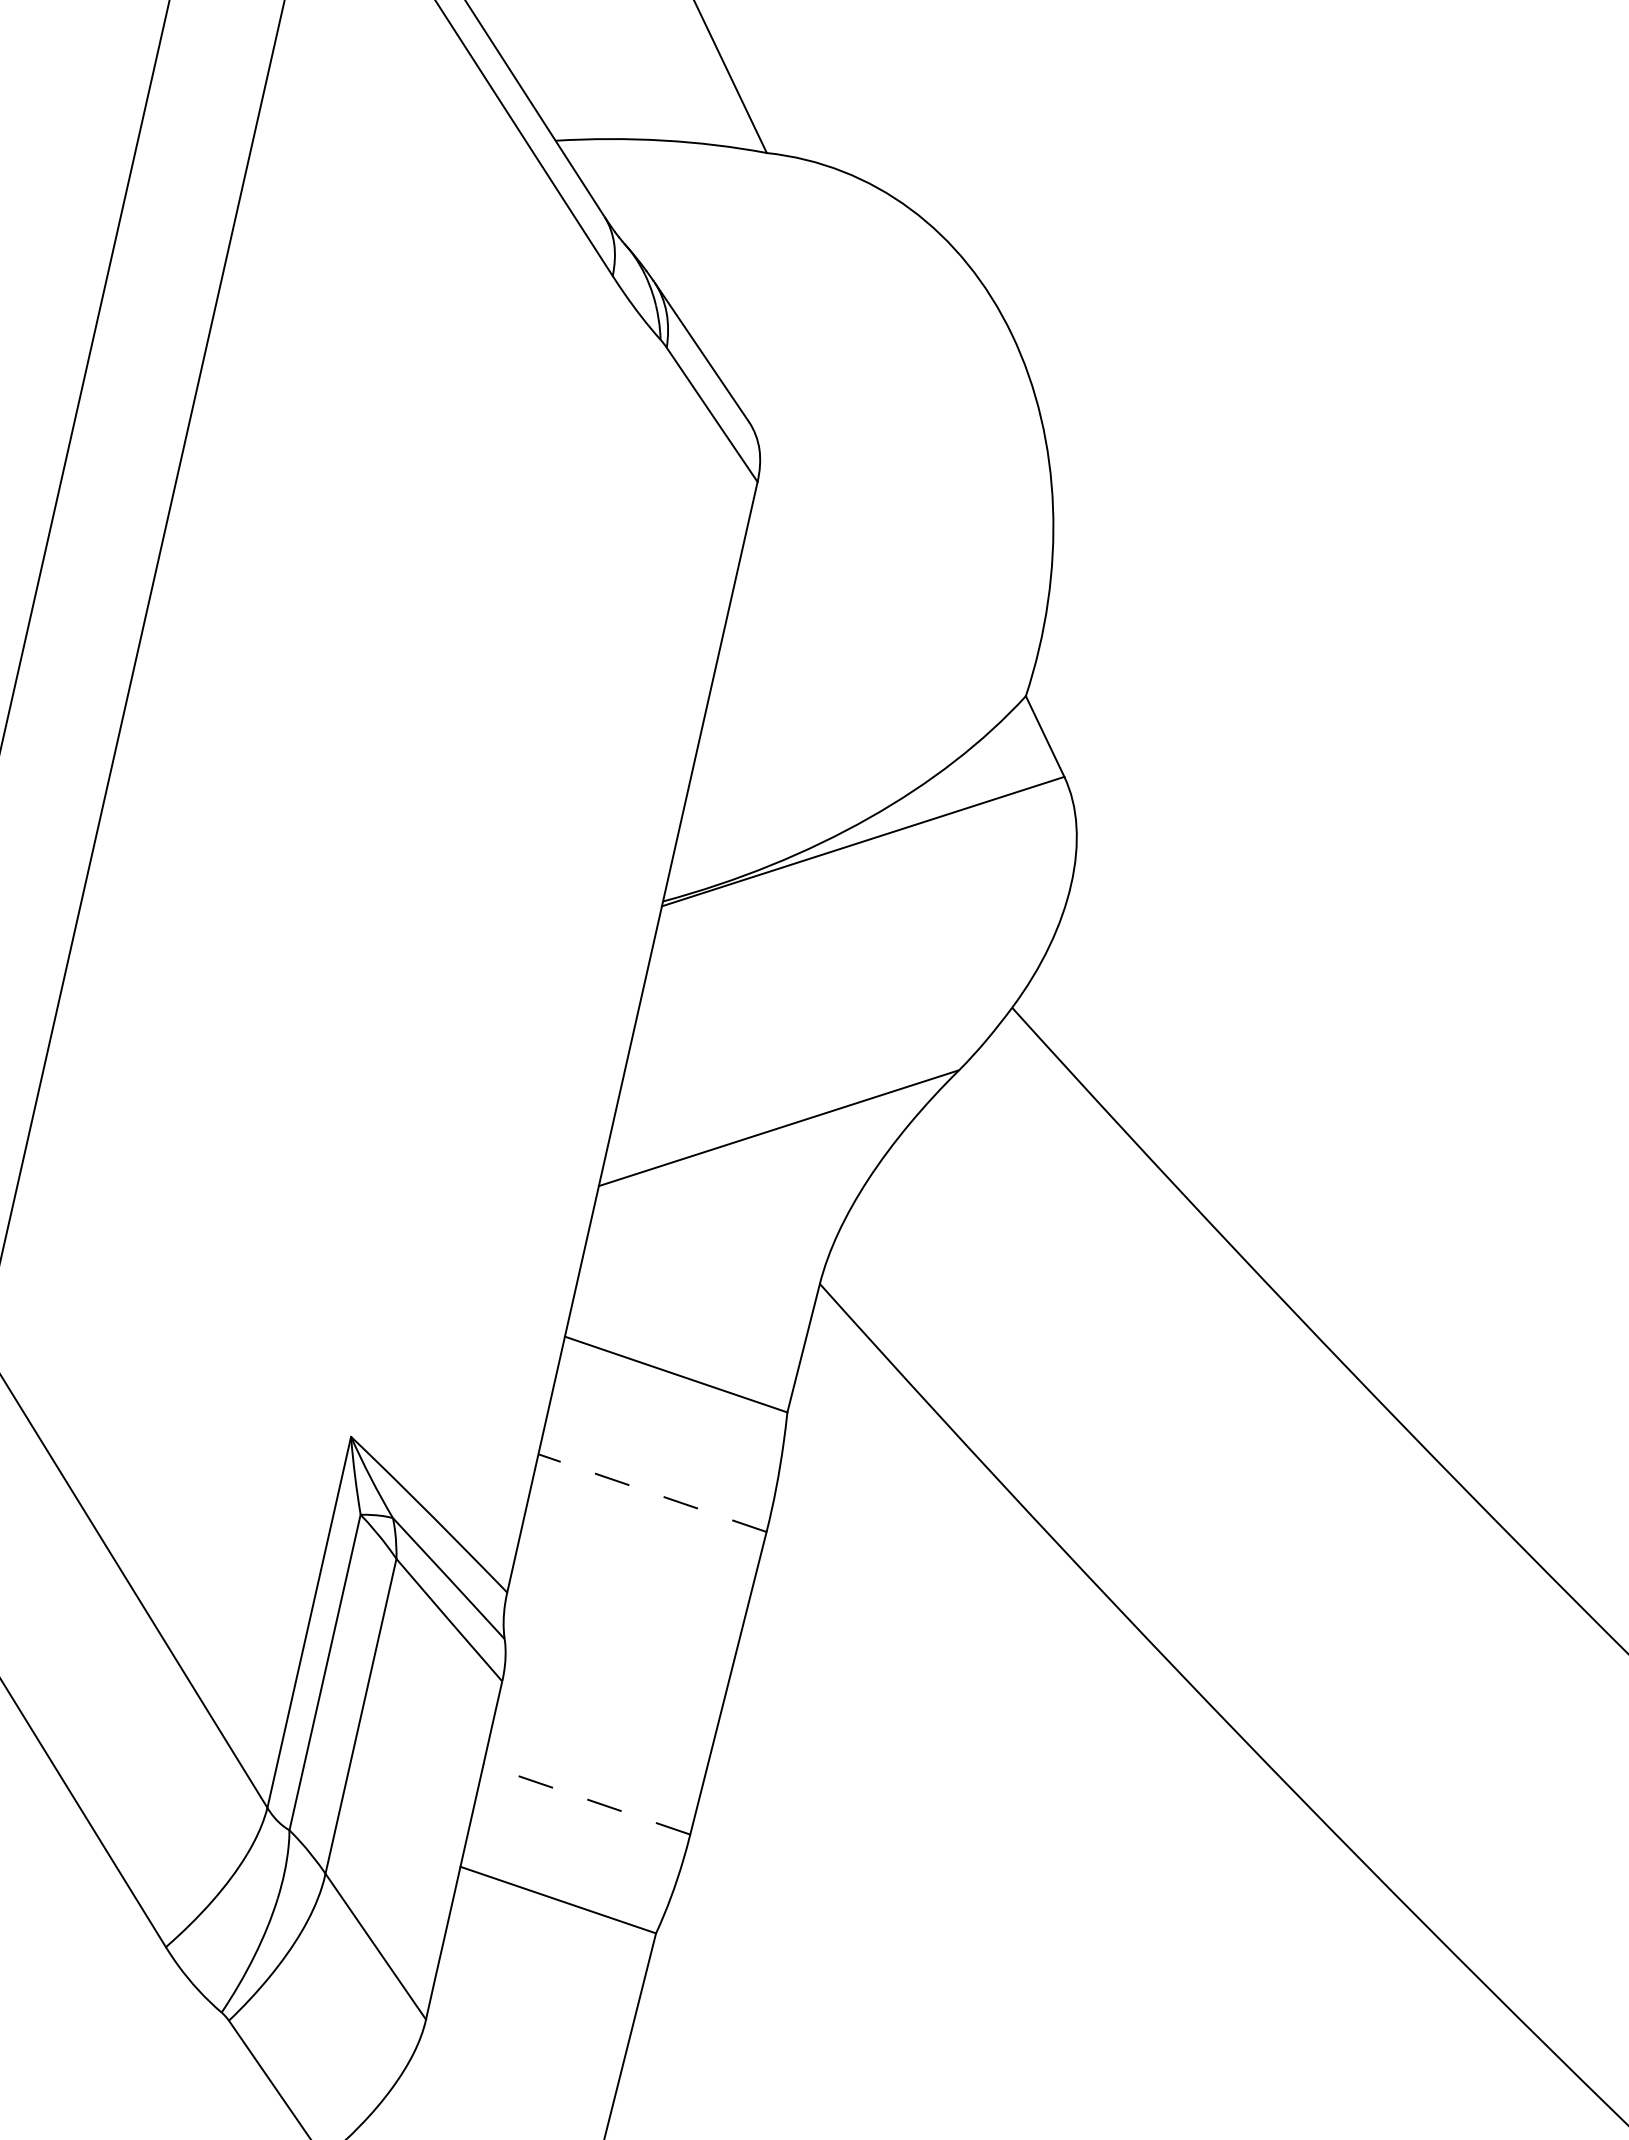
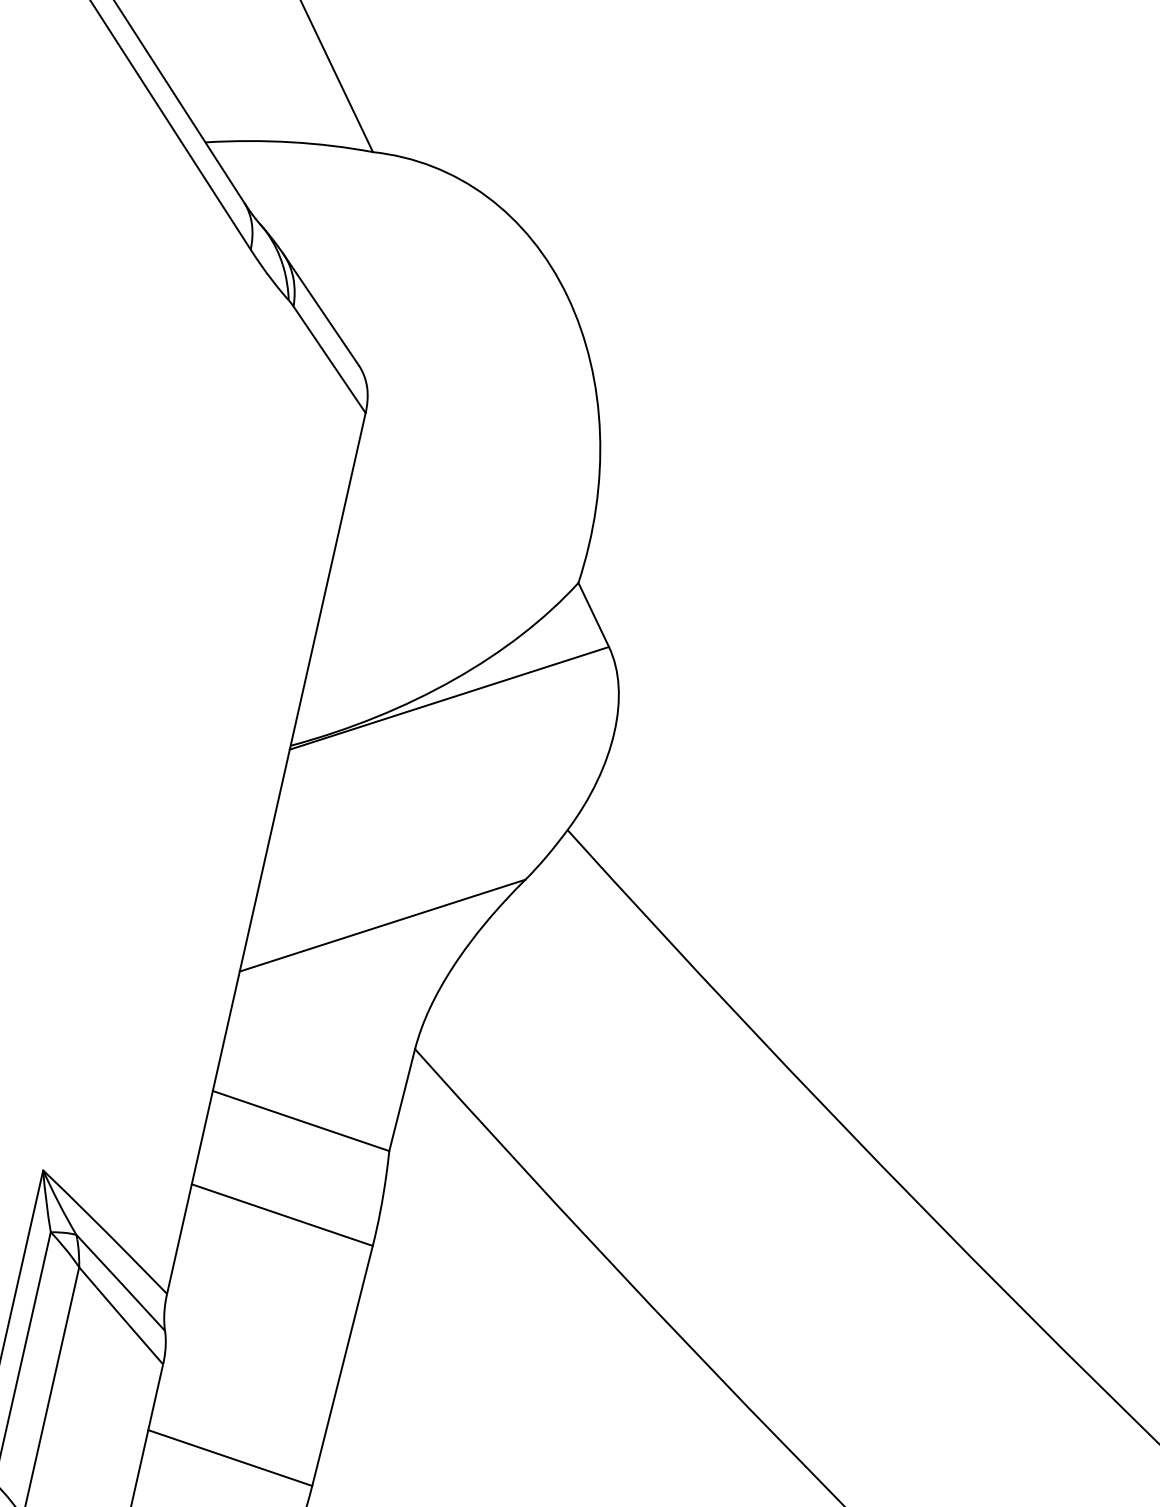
line: (652, 1493) -> (282, 1215), dashed -> solid
line: (586, 1799) -> (229, 1458), dashed -> solid

